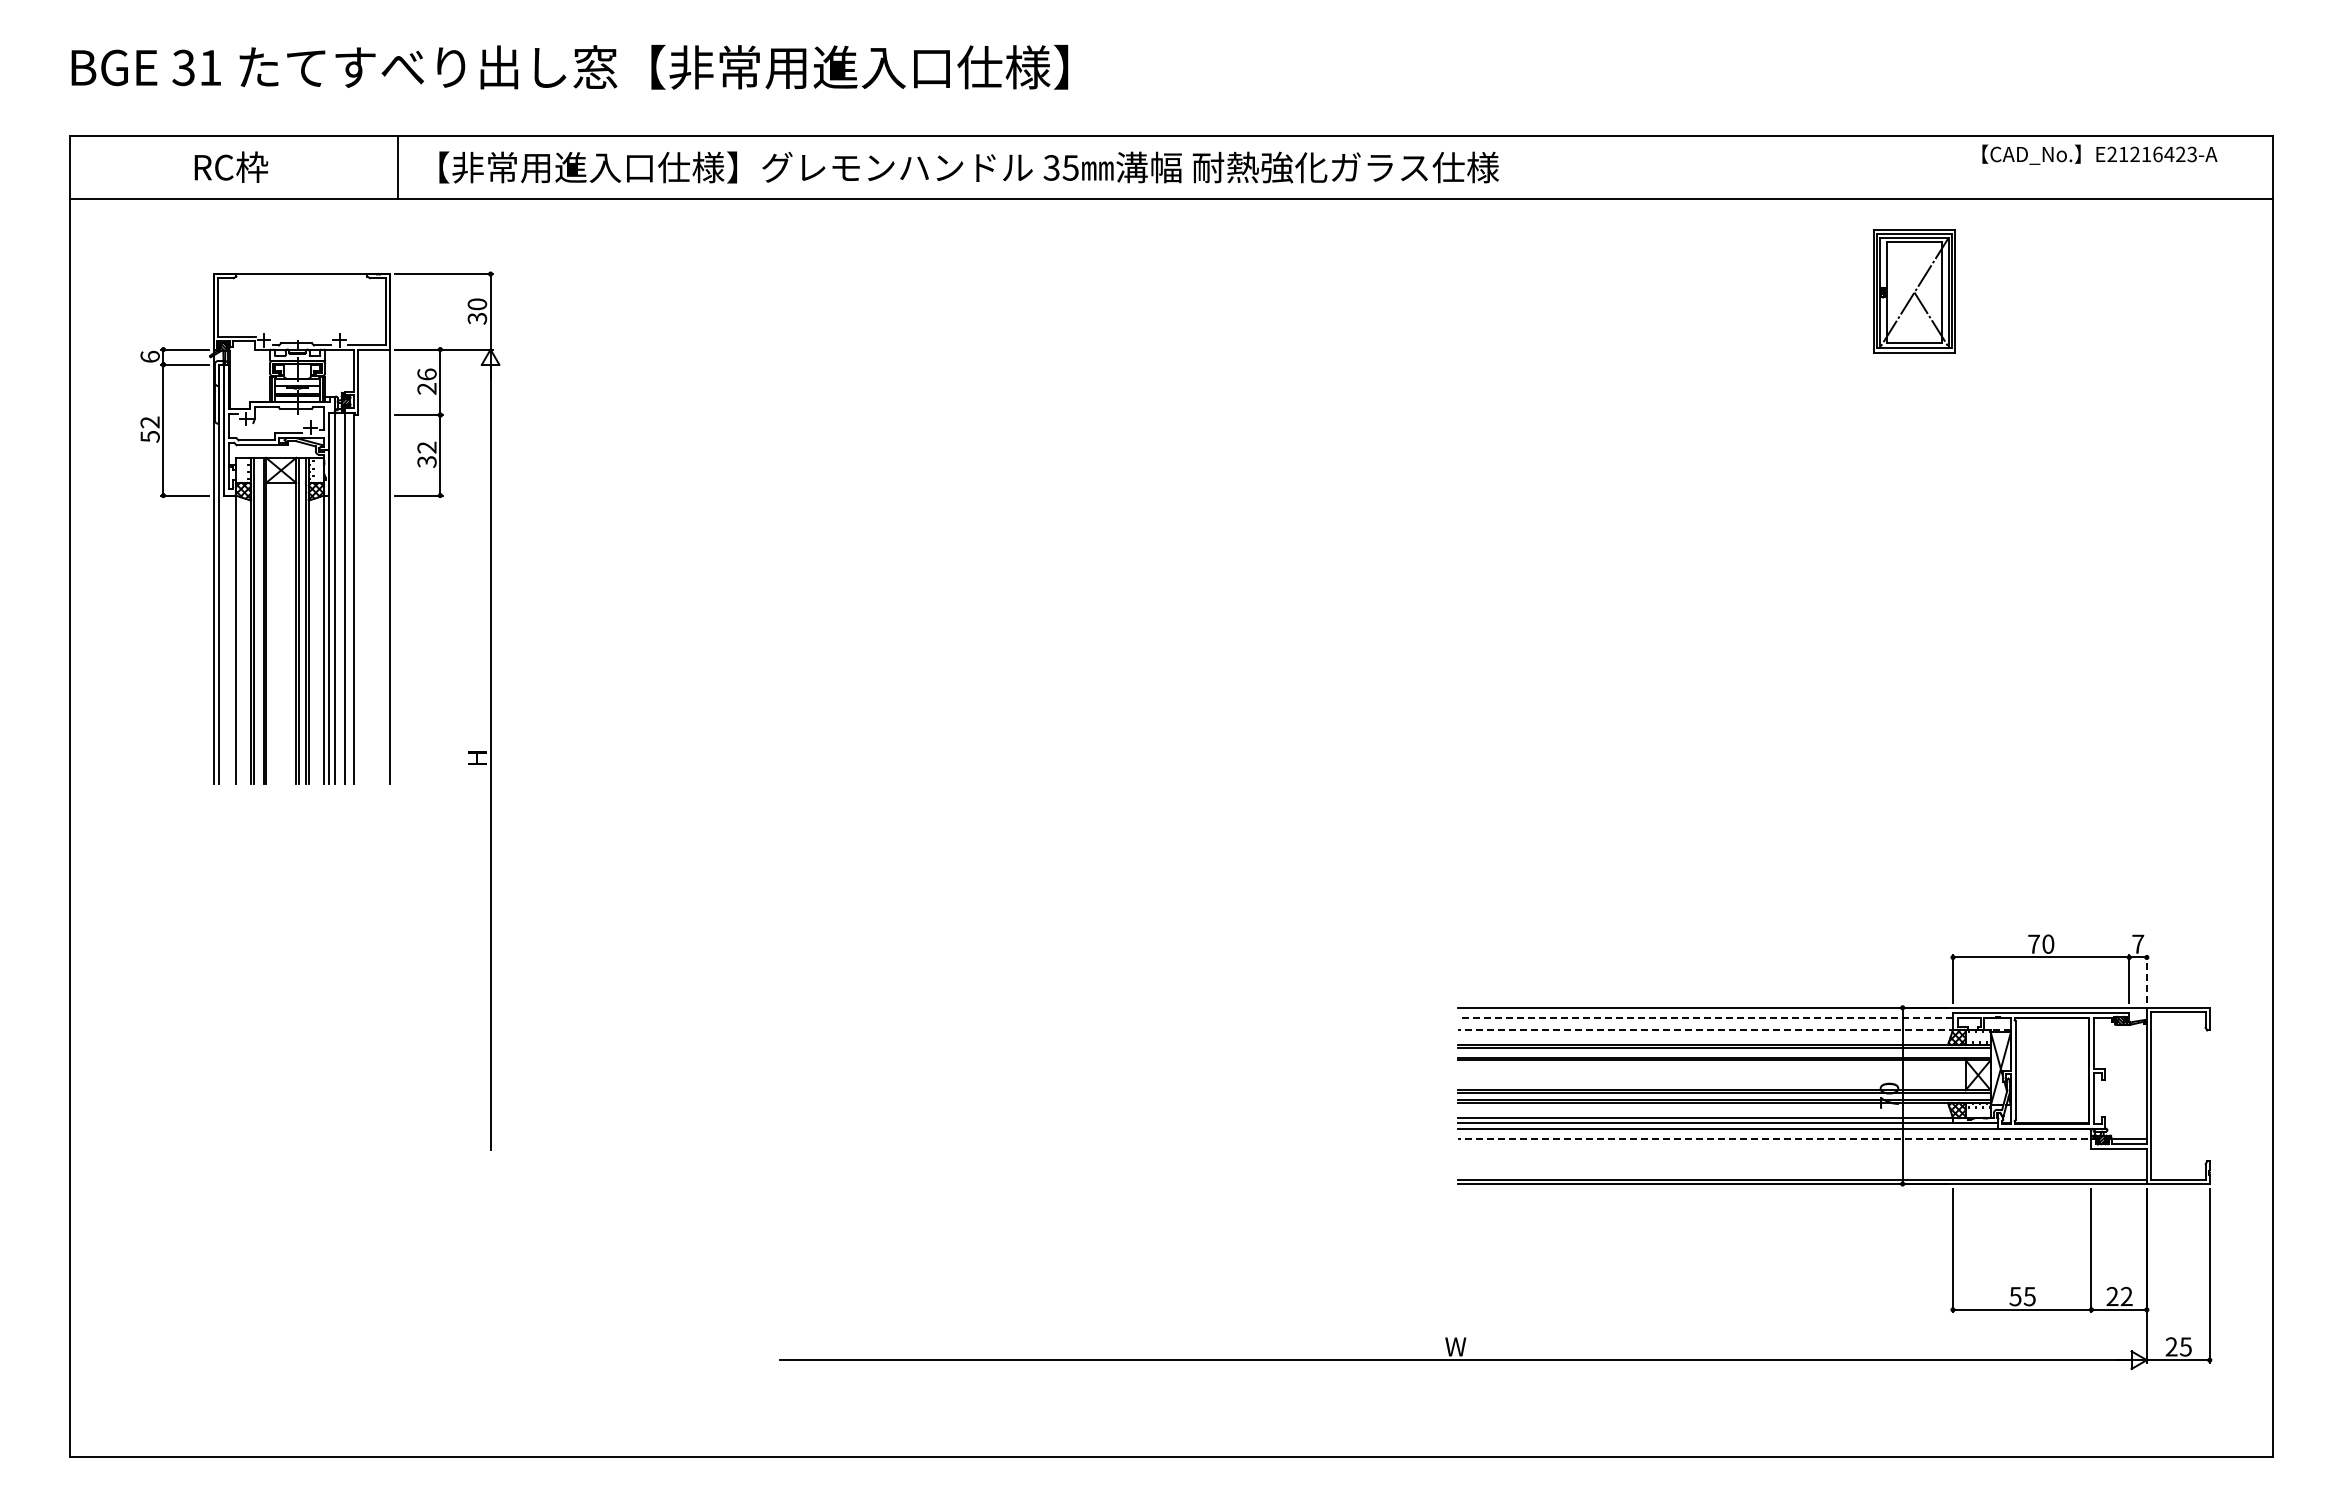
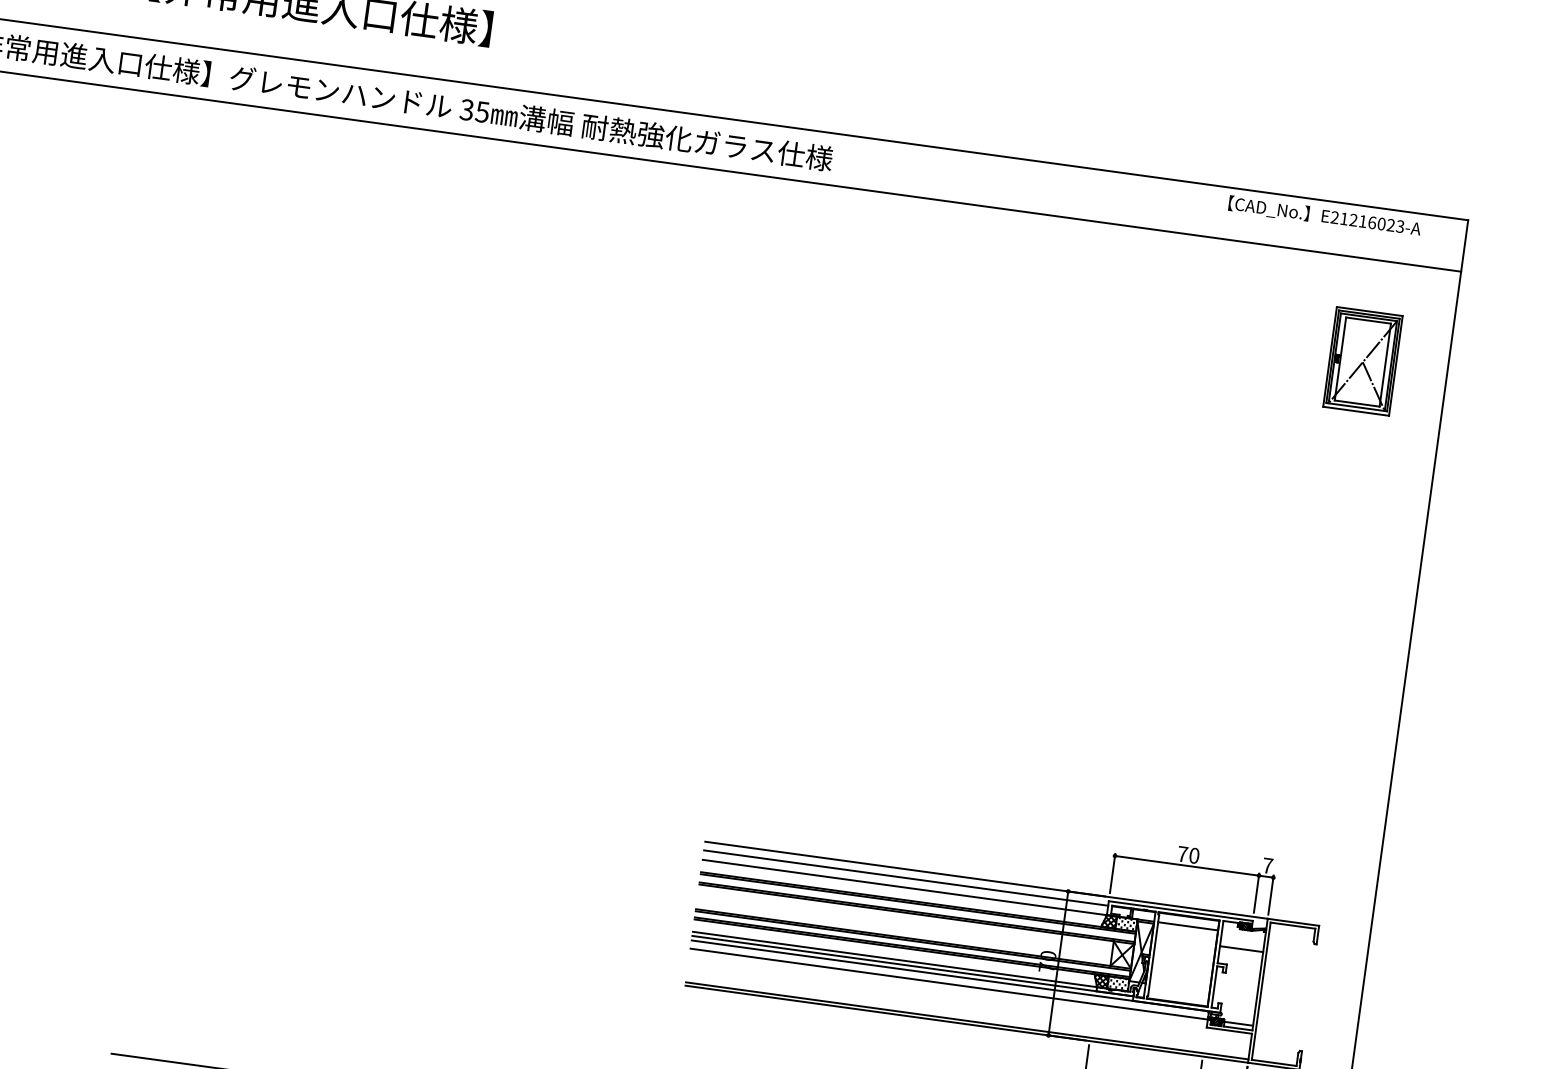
text: (2169, 154) -> (1381, 224), E21216423-A -> E21216023-A
part: (1914, 291) -> (1362, 361), moved
line: (2146, 978) -> (1270, 894), dashed -> solid
line: (1705, 1018) -> (905, 878), dashed -> solid
line: (1734, 1029) -> (928, 890), dashed -> solid
line: (2052, 1029) -> (1188, 925), added
line: (2119, 1048) -> (1240, 948), added
line: (1778, 1138) -> (952, 984), dashed -> solid

